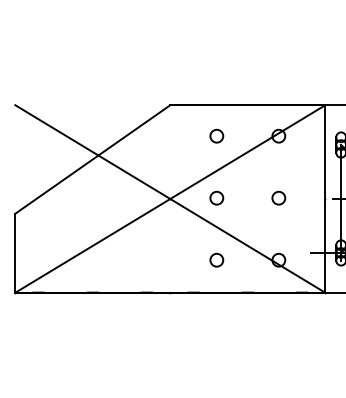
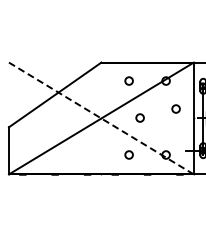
circle: (215, 197) -> (139, 117), moved
circle: (277, 197) -> (175, 108), moved
line: (170, 199) -> (101, 118), solid -> dashed

